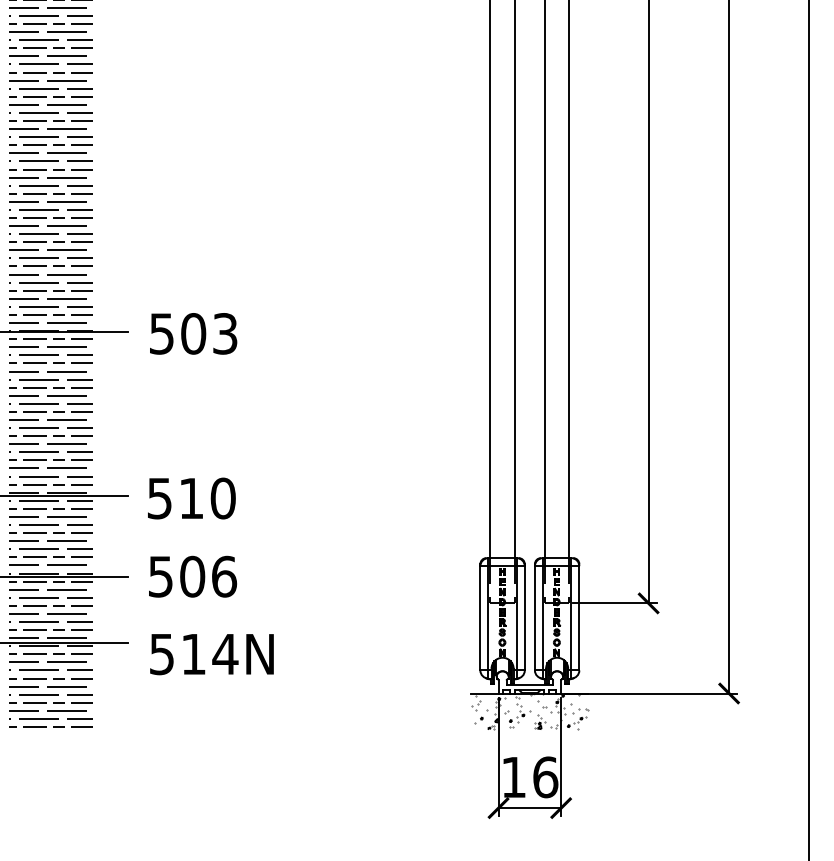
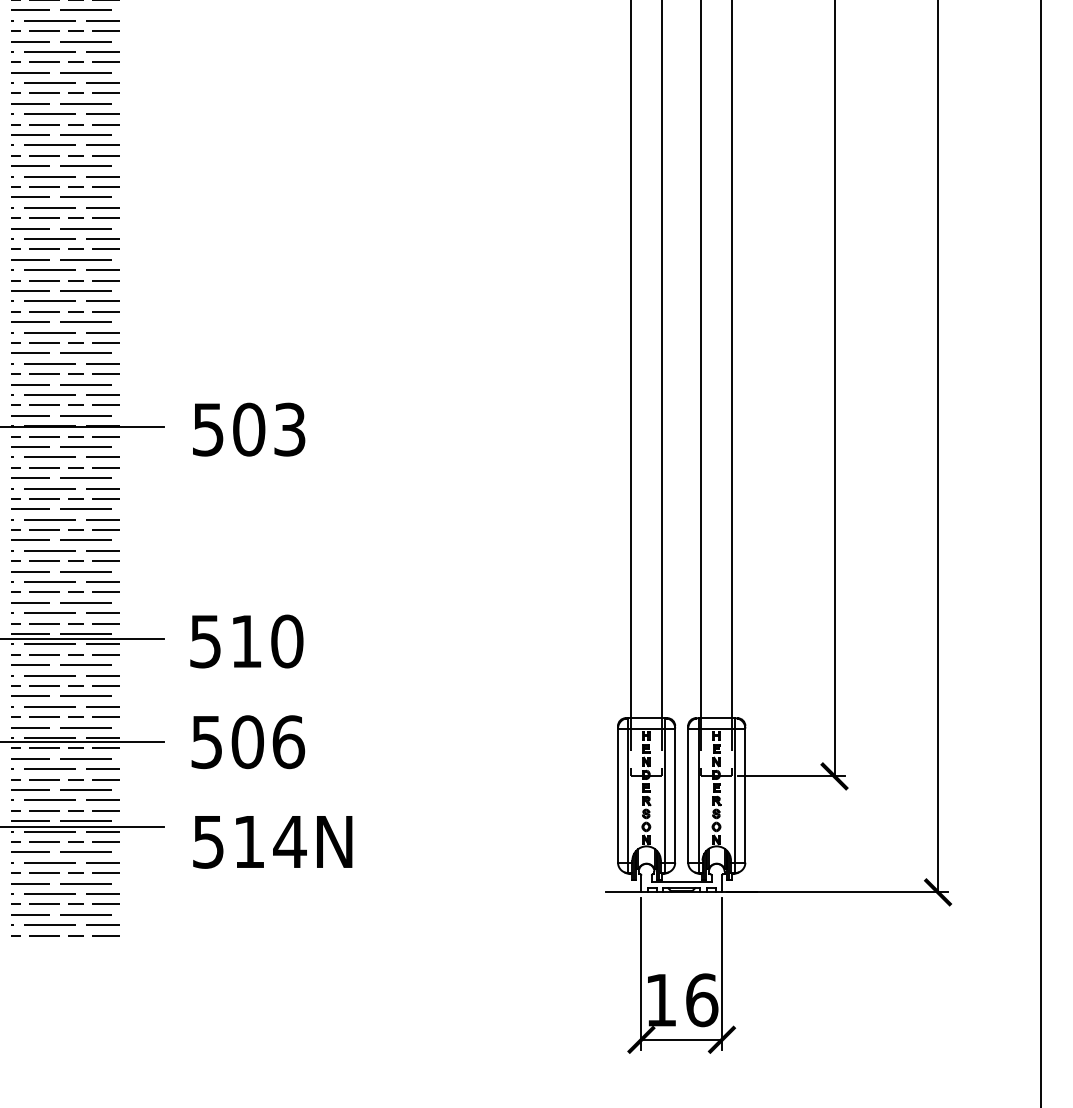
hatch: (529, 711) -> (681, 915), removed

